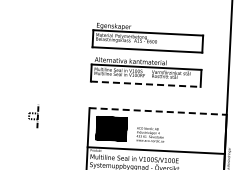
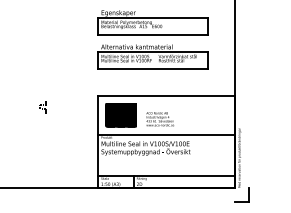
line: (146, 84) -> (153, 69), dashed -> solid
line: (158, 111) -> (167, 95), dashed -> solid
part: (33, 117) -> (42, 107), size x0.62

